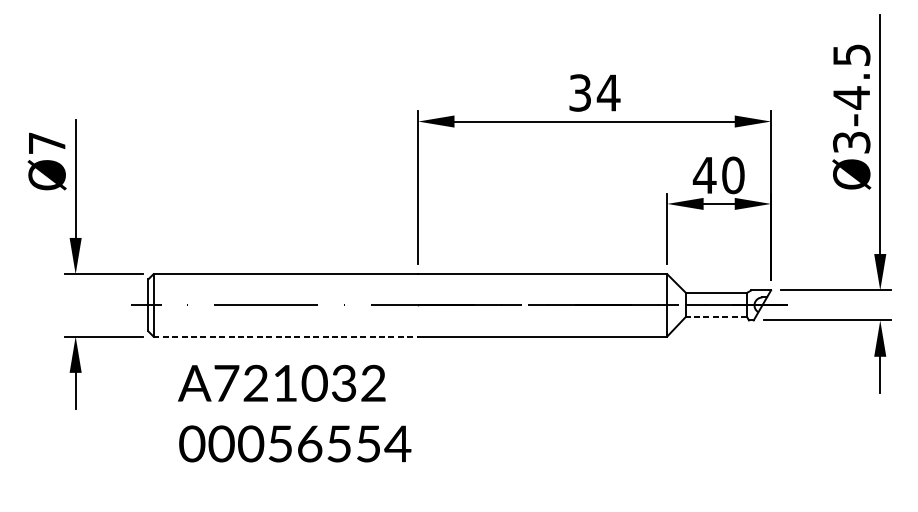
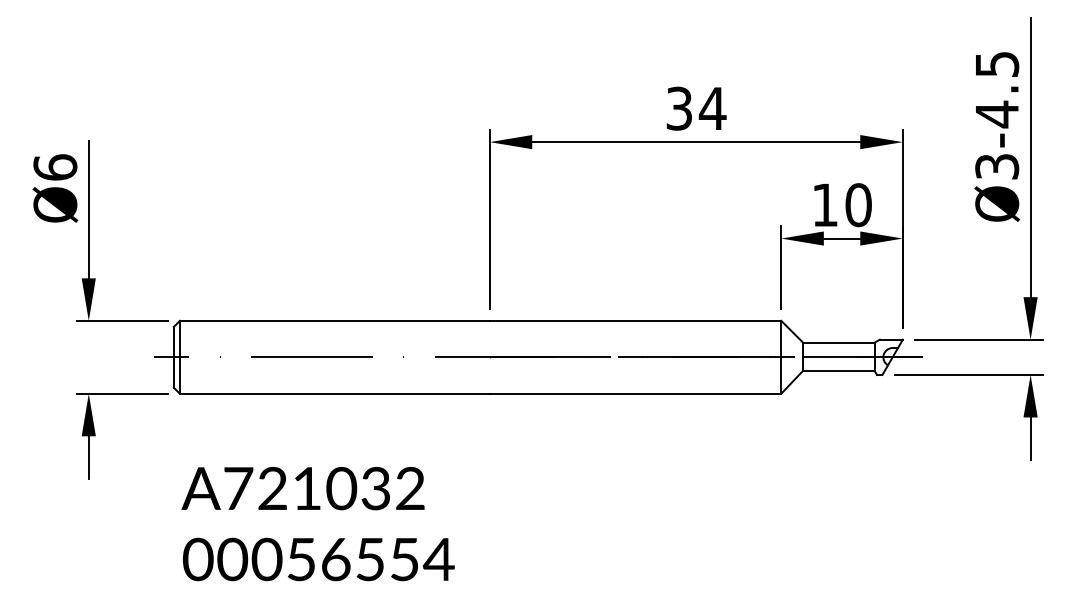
text: (47, 143) -> (55, 167), Ø7 -> Ø6
text: (705, 174) -> (825, 204), 40 -> 10
line: (716, 316) -> (838, 370), dashed -> solid
line: (285, 336) -> (334, 393), dashed -> solid
text: (294, 414) -> (317, 524), moved

